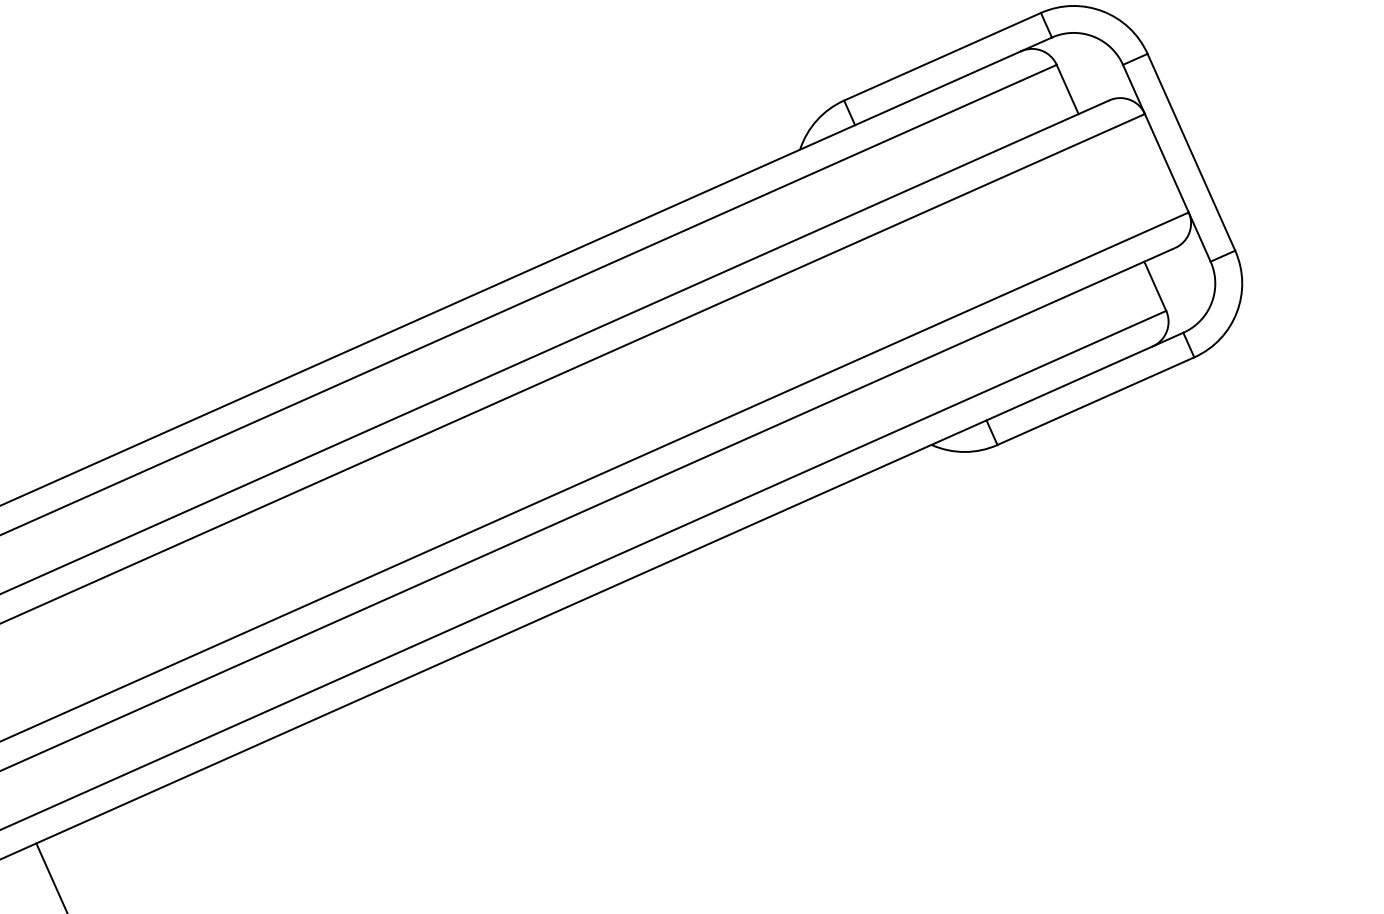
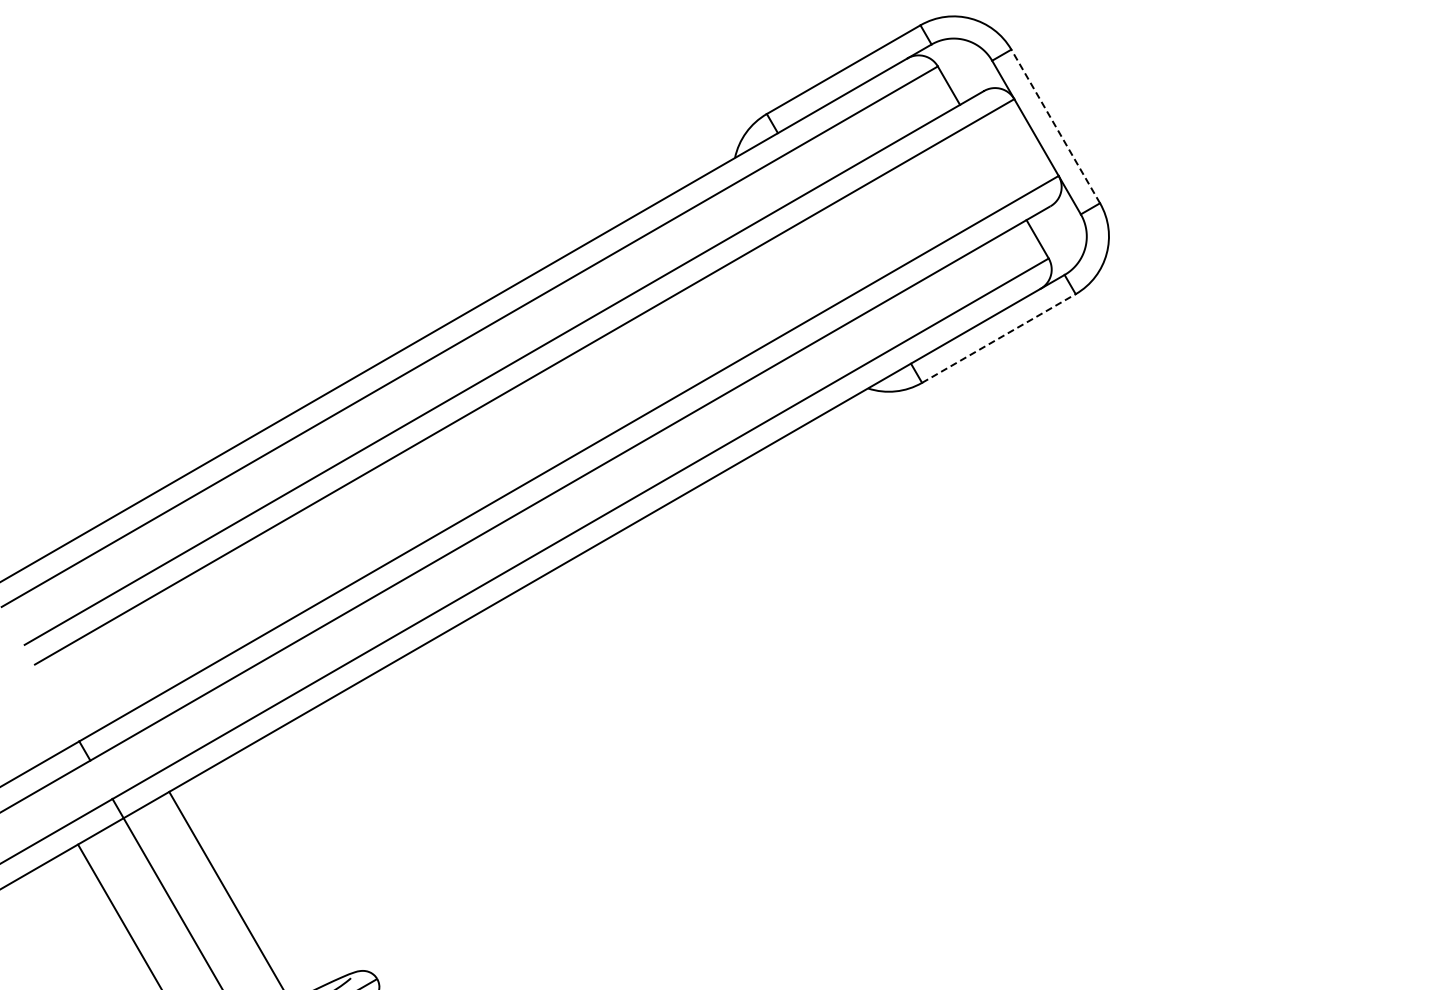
line: (1191, 152) -> (1055, 126), solid -> dashed
line: (1095, 401) -> (998, 338), solid -> dashed

